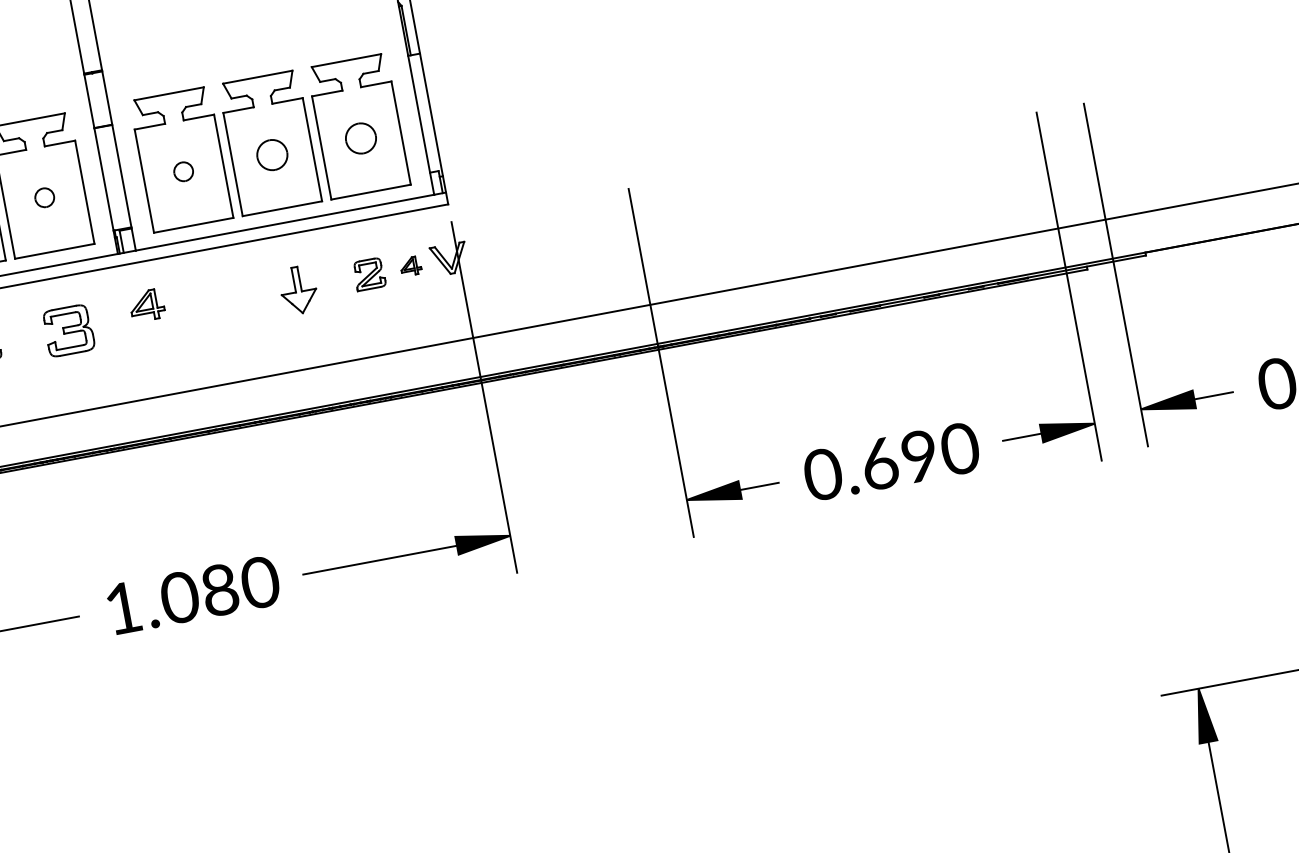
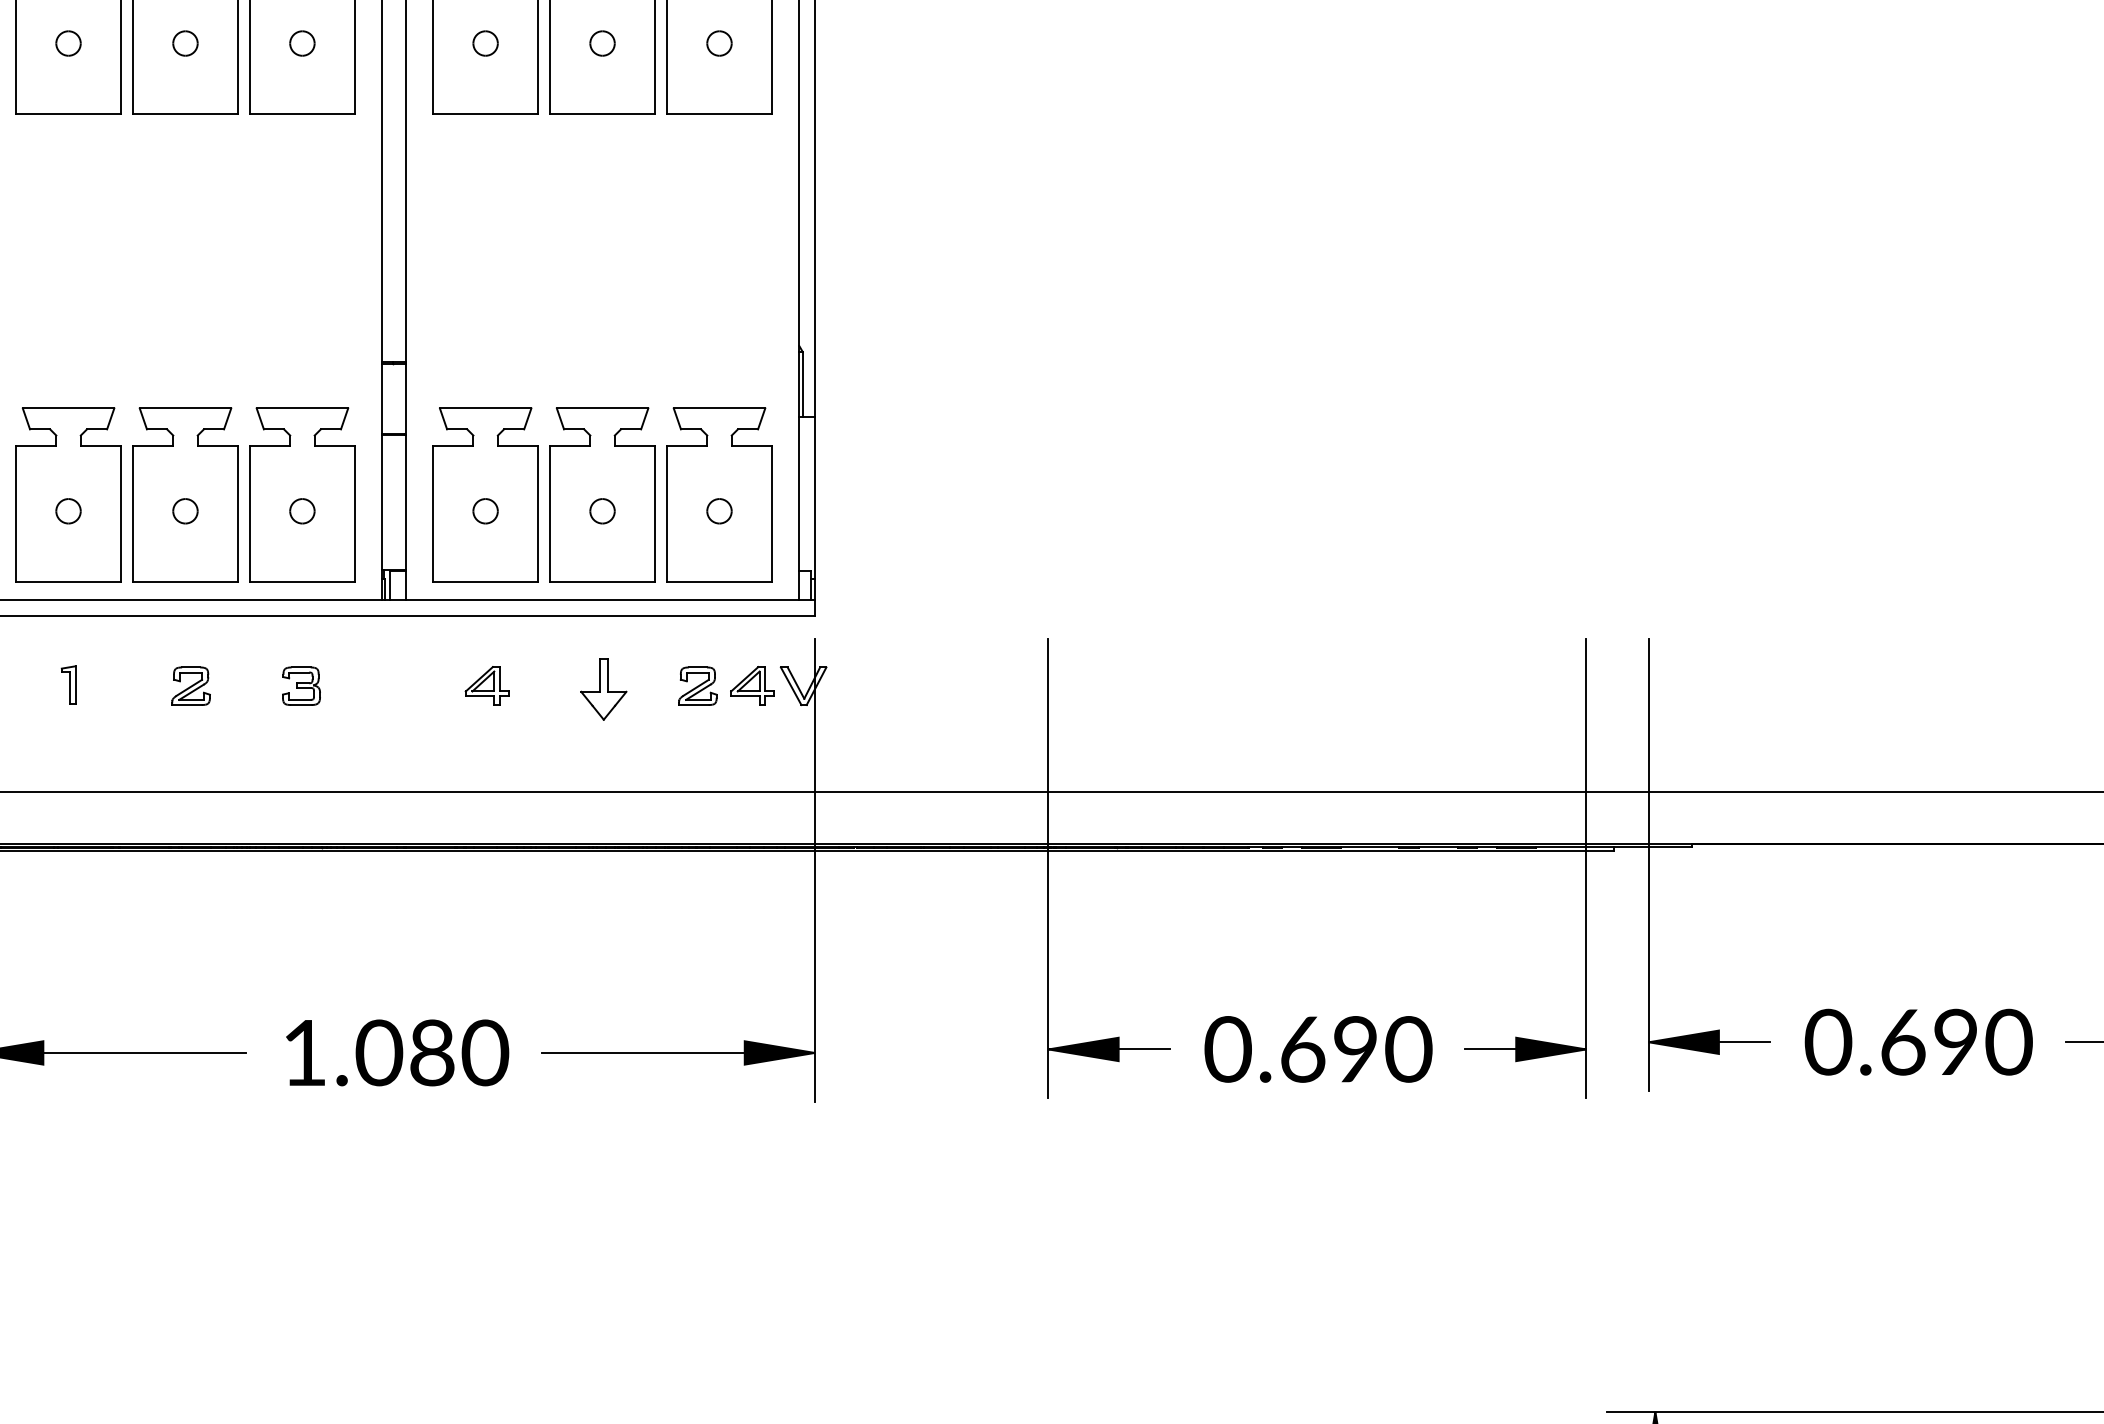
part: (361, 138) -> (719, 511), size x0.62
part: (272, 155) -> (602, 511), size x0.62
part: (410, 266) -> (752, 685), size x1.67
part: (146, 305) -> (486, 685), moved
part: (68, 330) -> (301, 685), size x0.62

